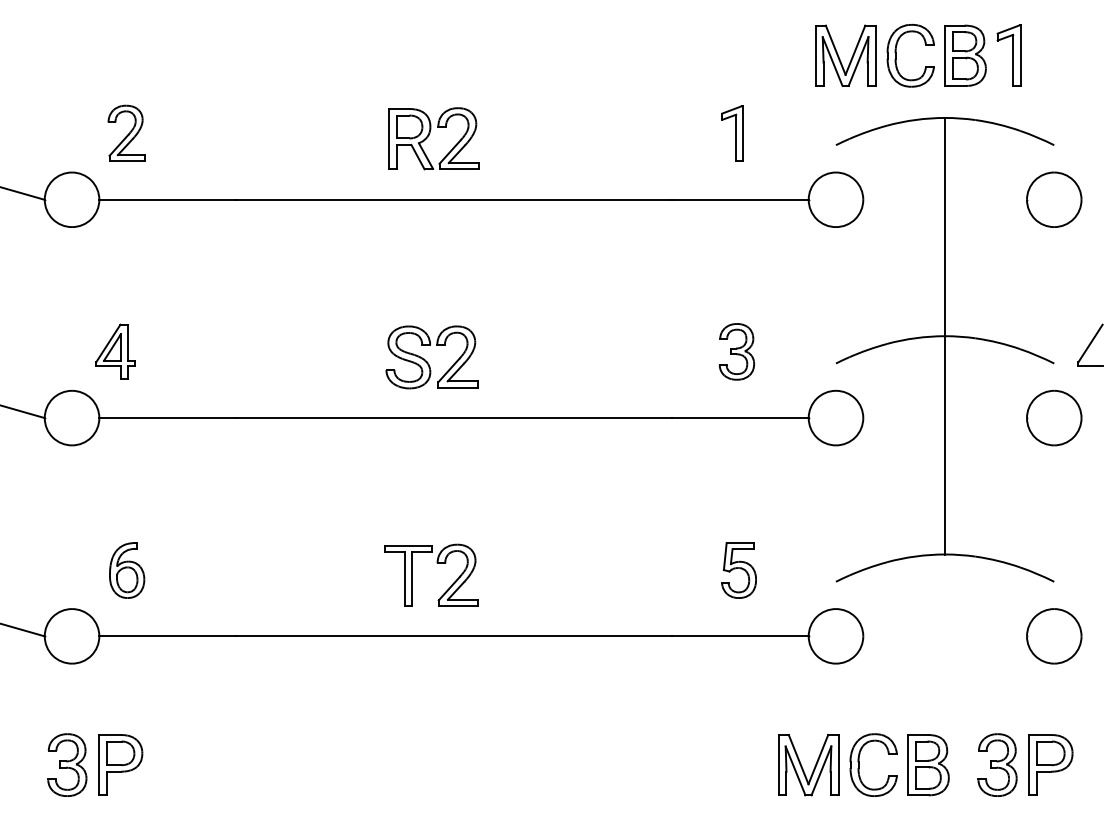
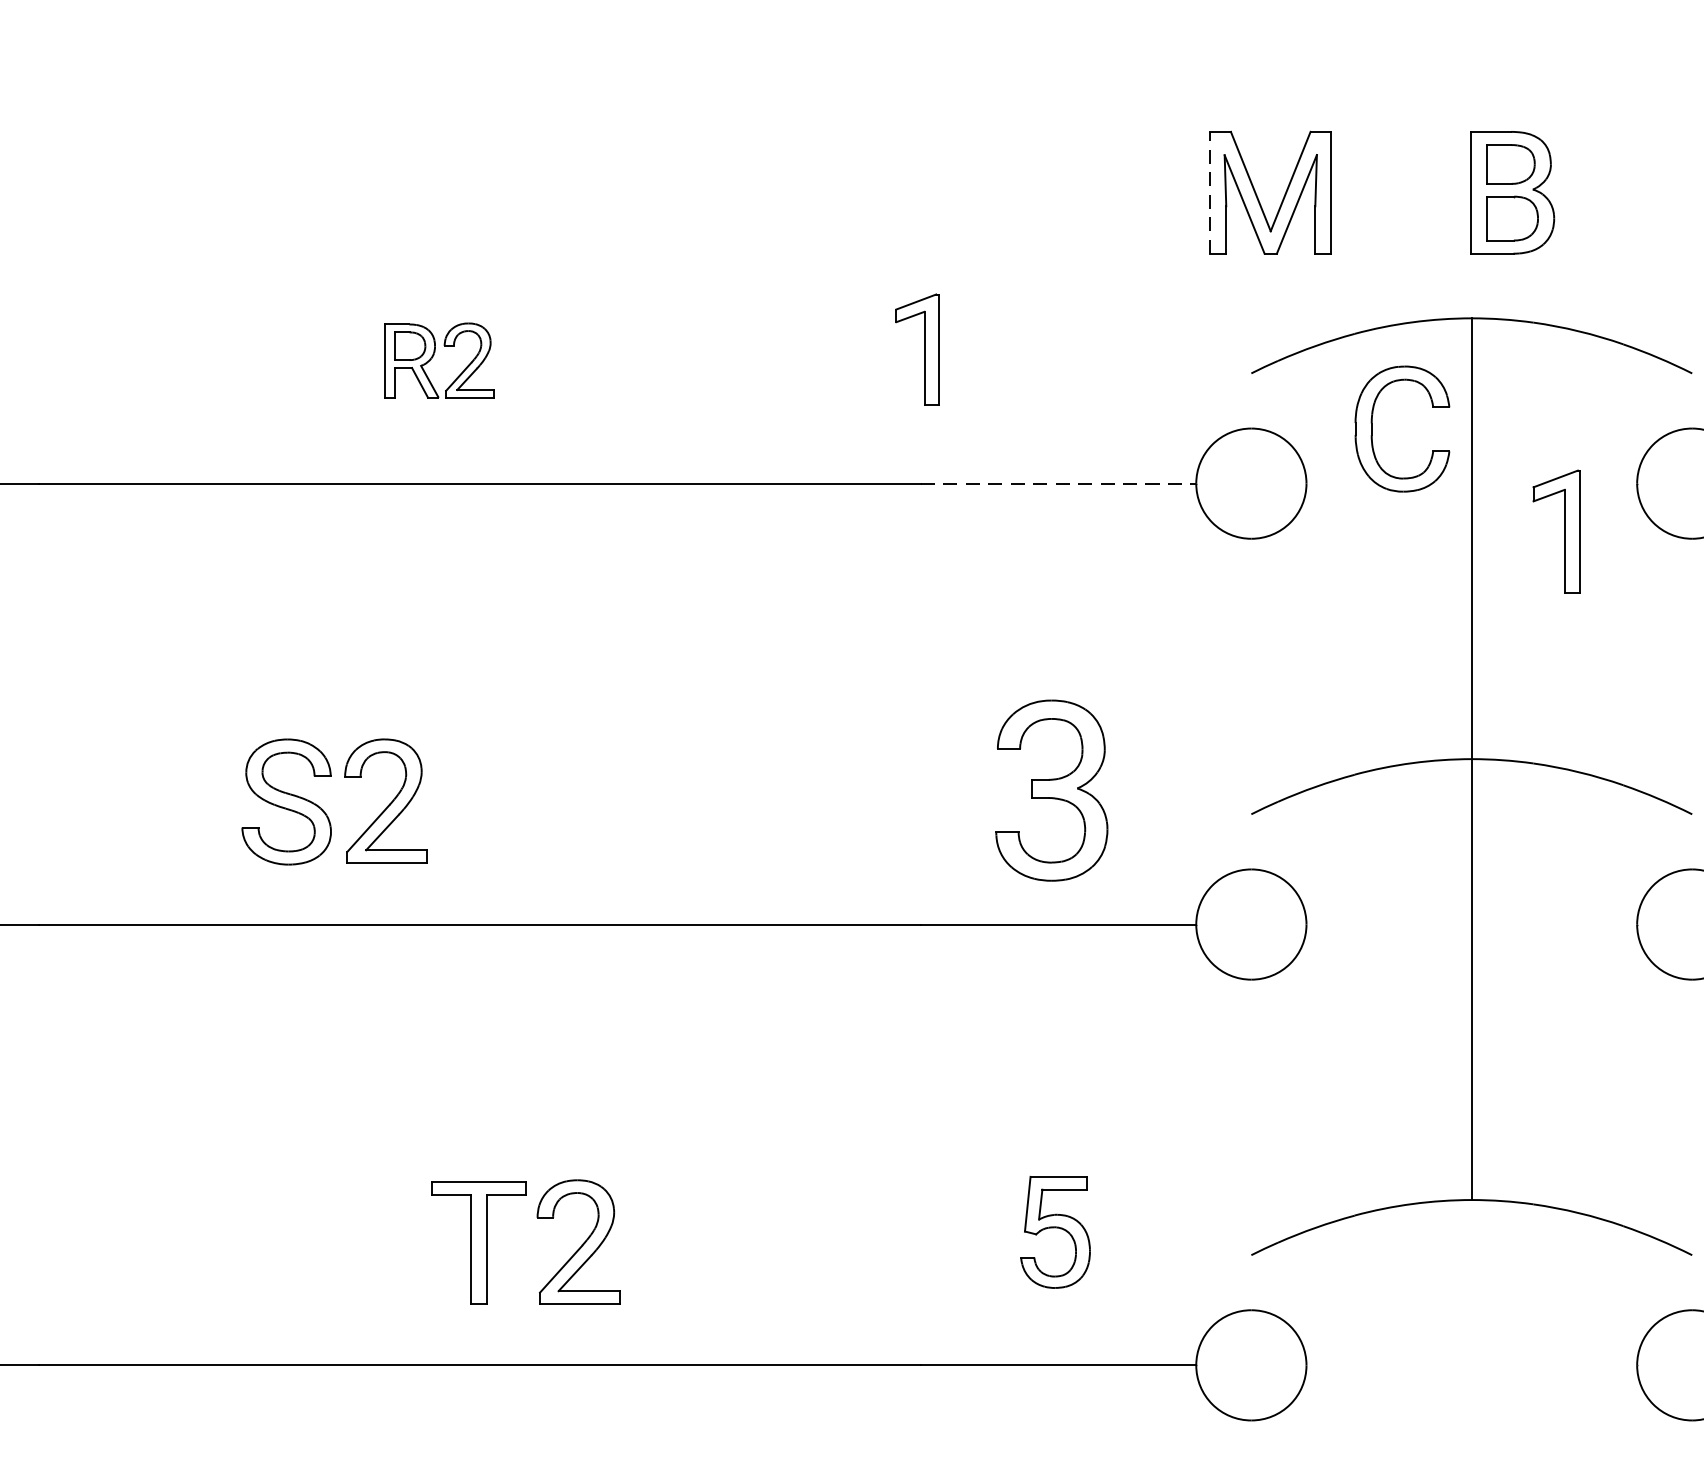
line: (815, 55) -> (1209, 192), solid -> dashed
part: (896, 55) -> (1373, 428), moved
part: (1008, 55) -> (1555, 531), moved
part: (732, 133) -> (917, 349), moved
part: (433, 138) -> (438, 359), size x0.6
line: (741, 199) -> (1060, 483), solid -> dashed
part: (736, 351) -> (1050, 790), size x1.6
part: (431, 357) -> (333, 802), moved
part: (437, 563) -> (537, 1218), moved

